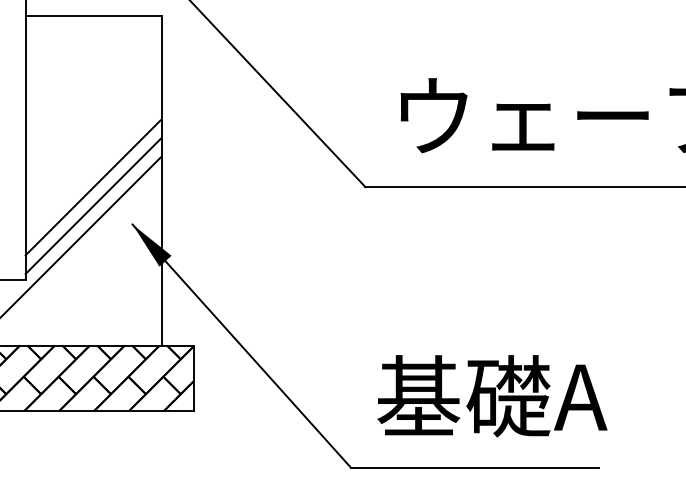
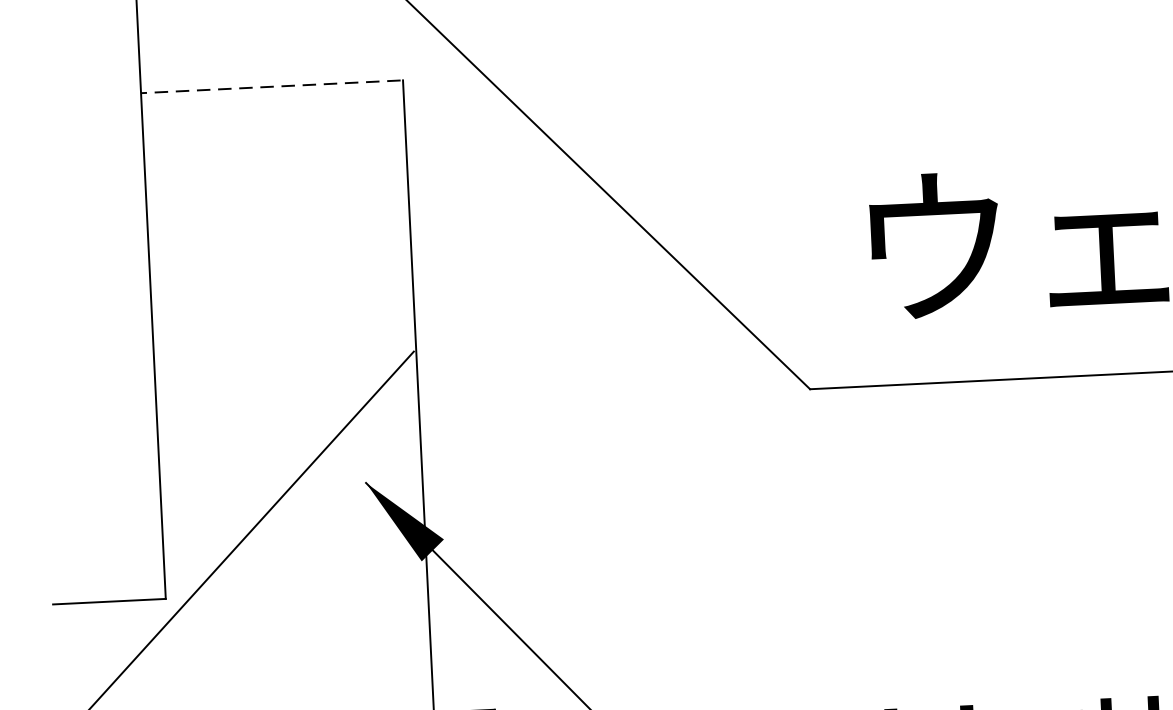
line: (93, 16) -> (271, 86), solid -> dashed
line: (92, 187) -> (285, 415), removed
line: (92, 205) -> (287, 450), removed

